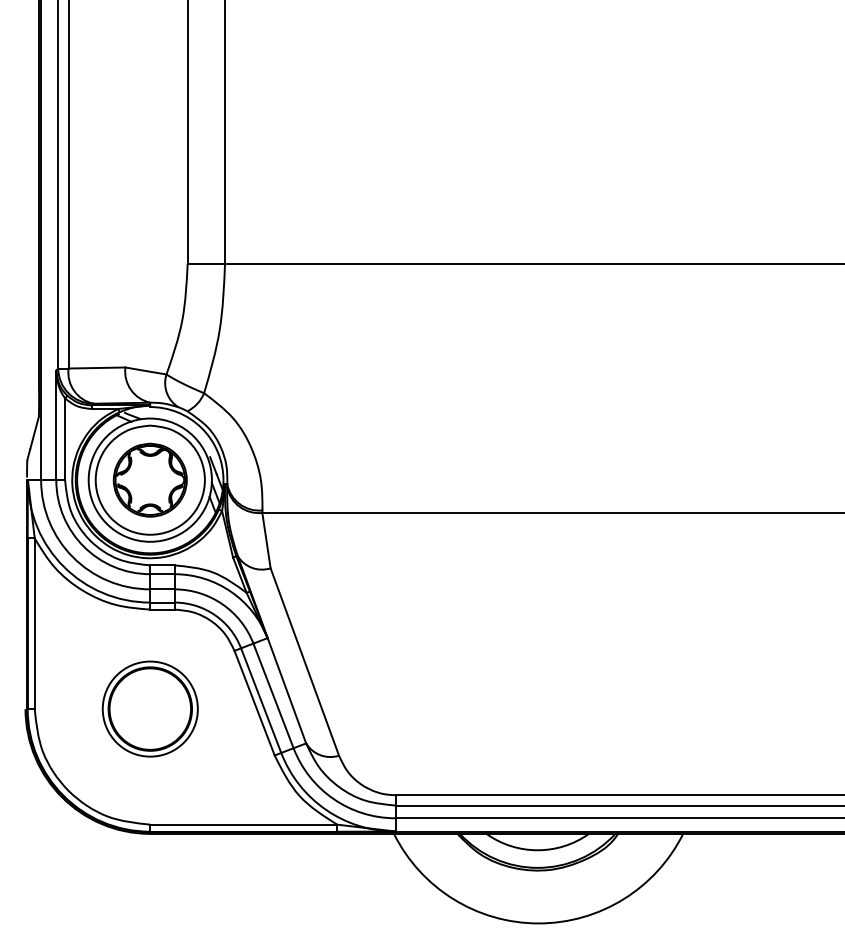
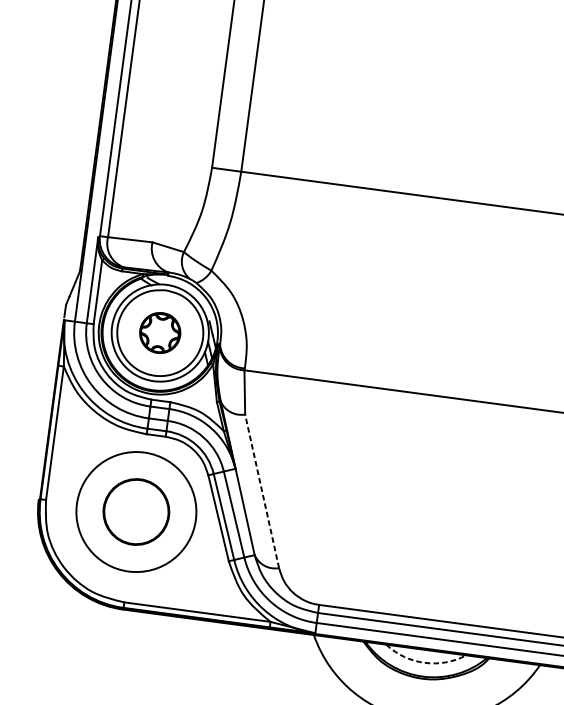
part: (149, 479) -> (159, 332), size x0.7
line: (304, 662) -> (261, 491), solid -> dashed
circle: (149, 708) -> (135, 511), size x1.6
arc: (537, 850) -> (424, 662), solid -> dashed

